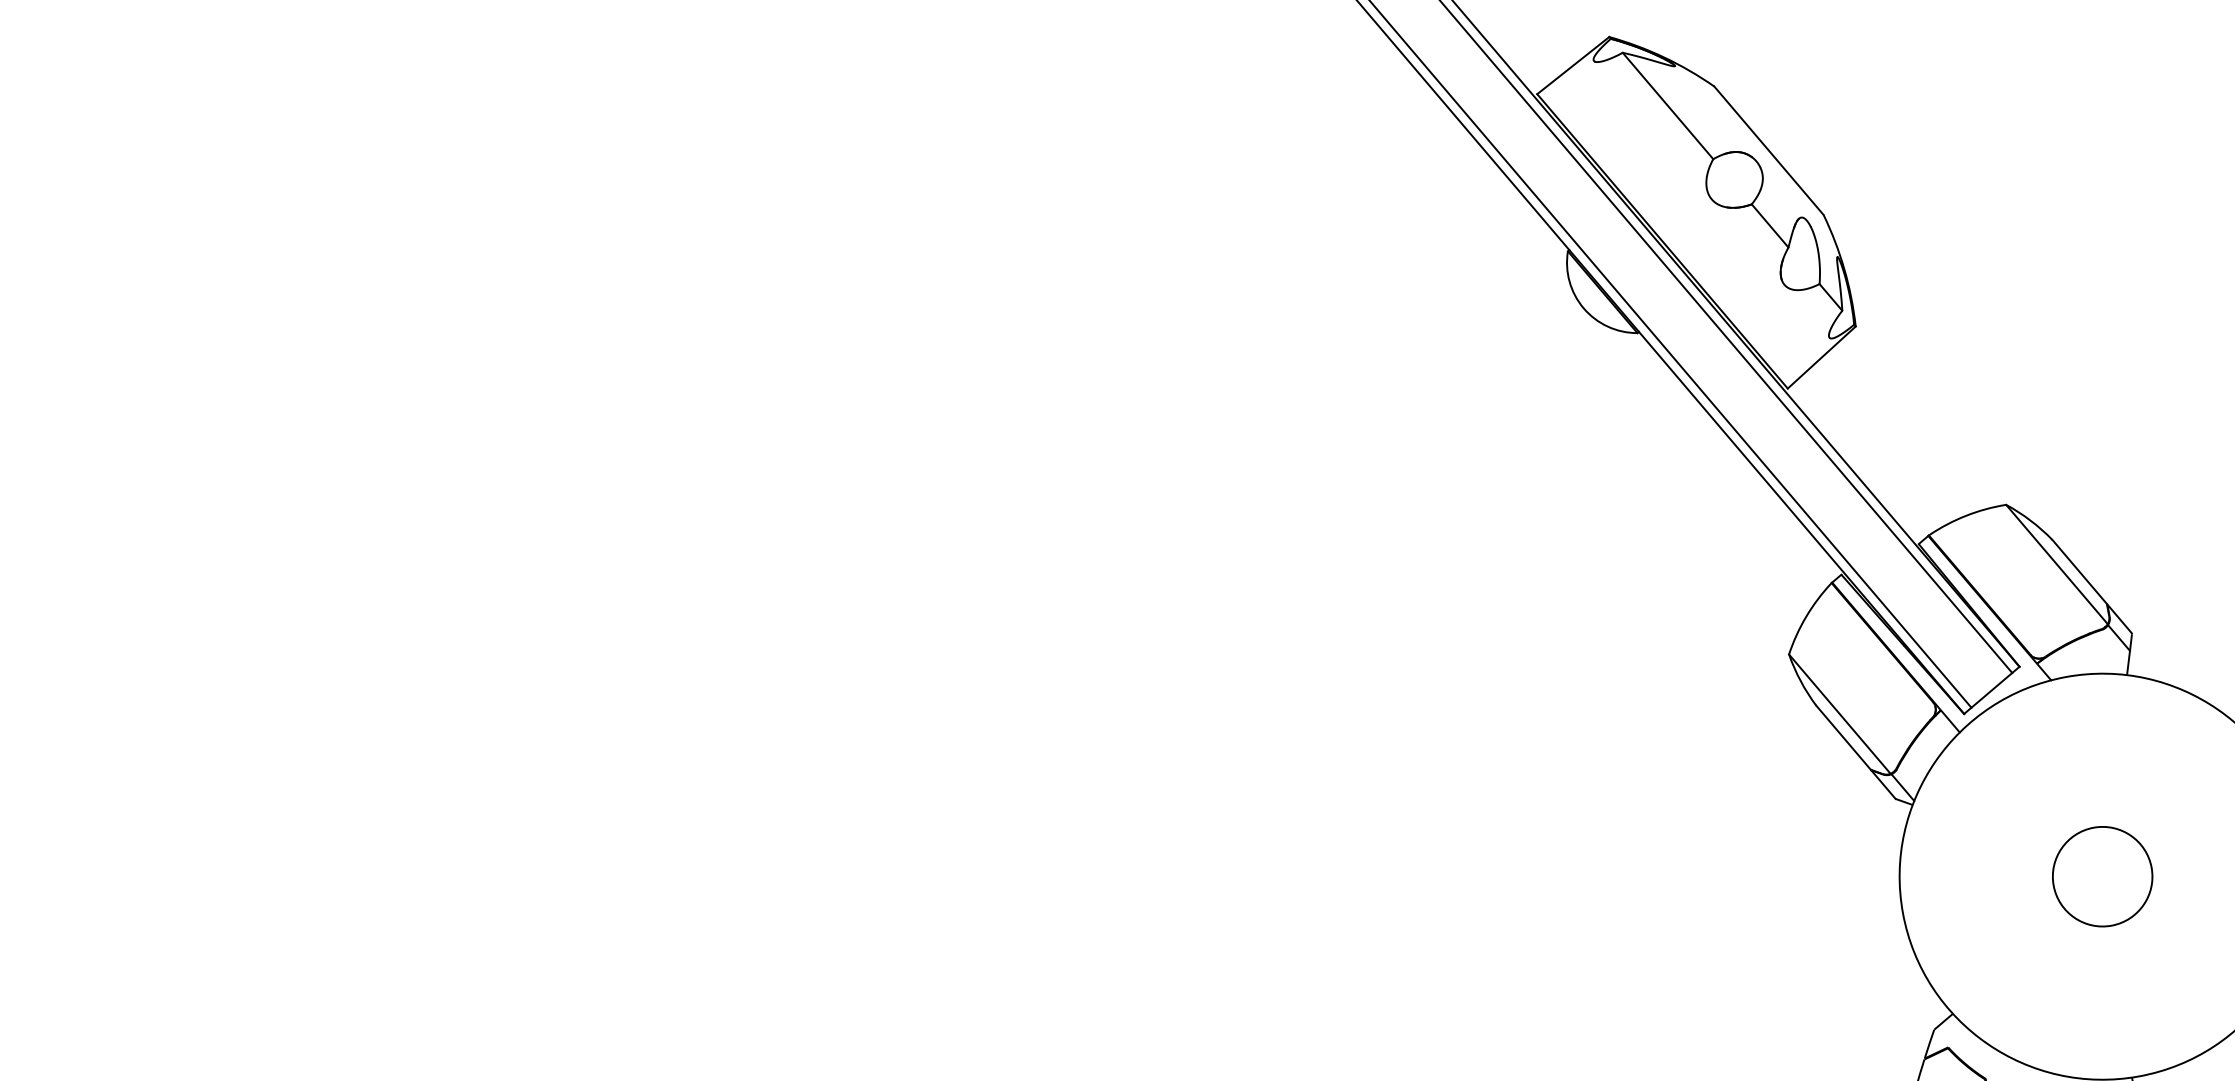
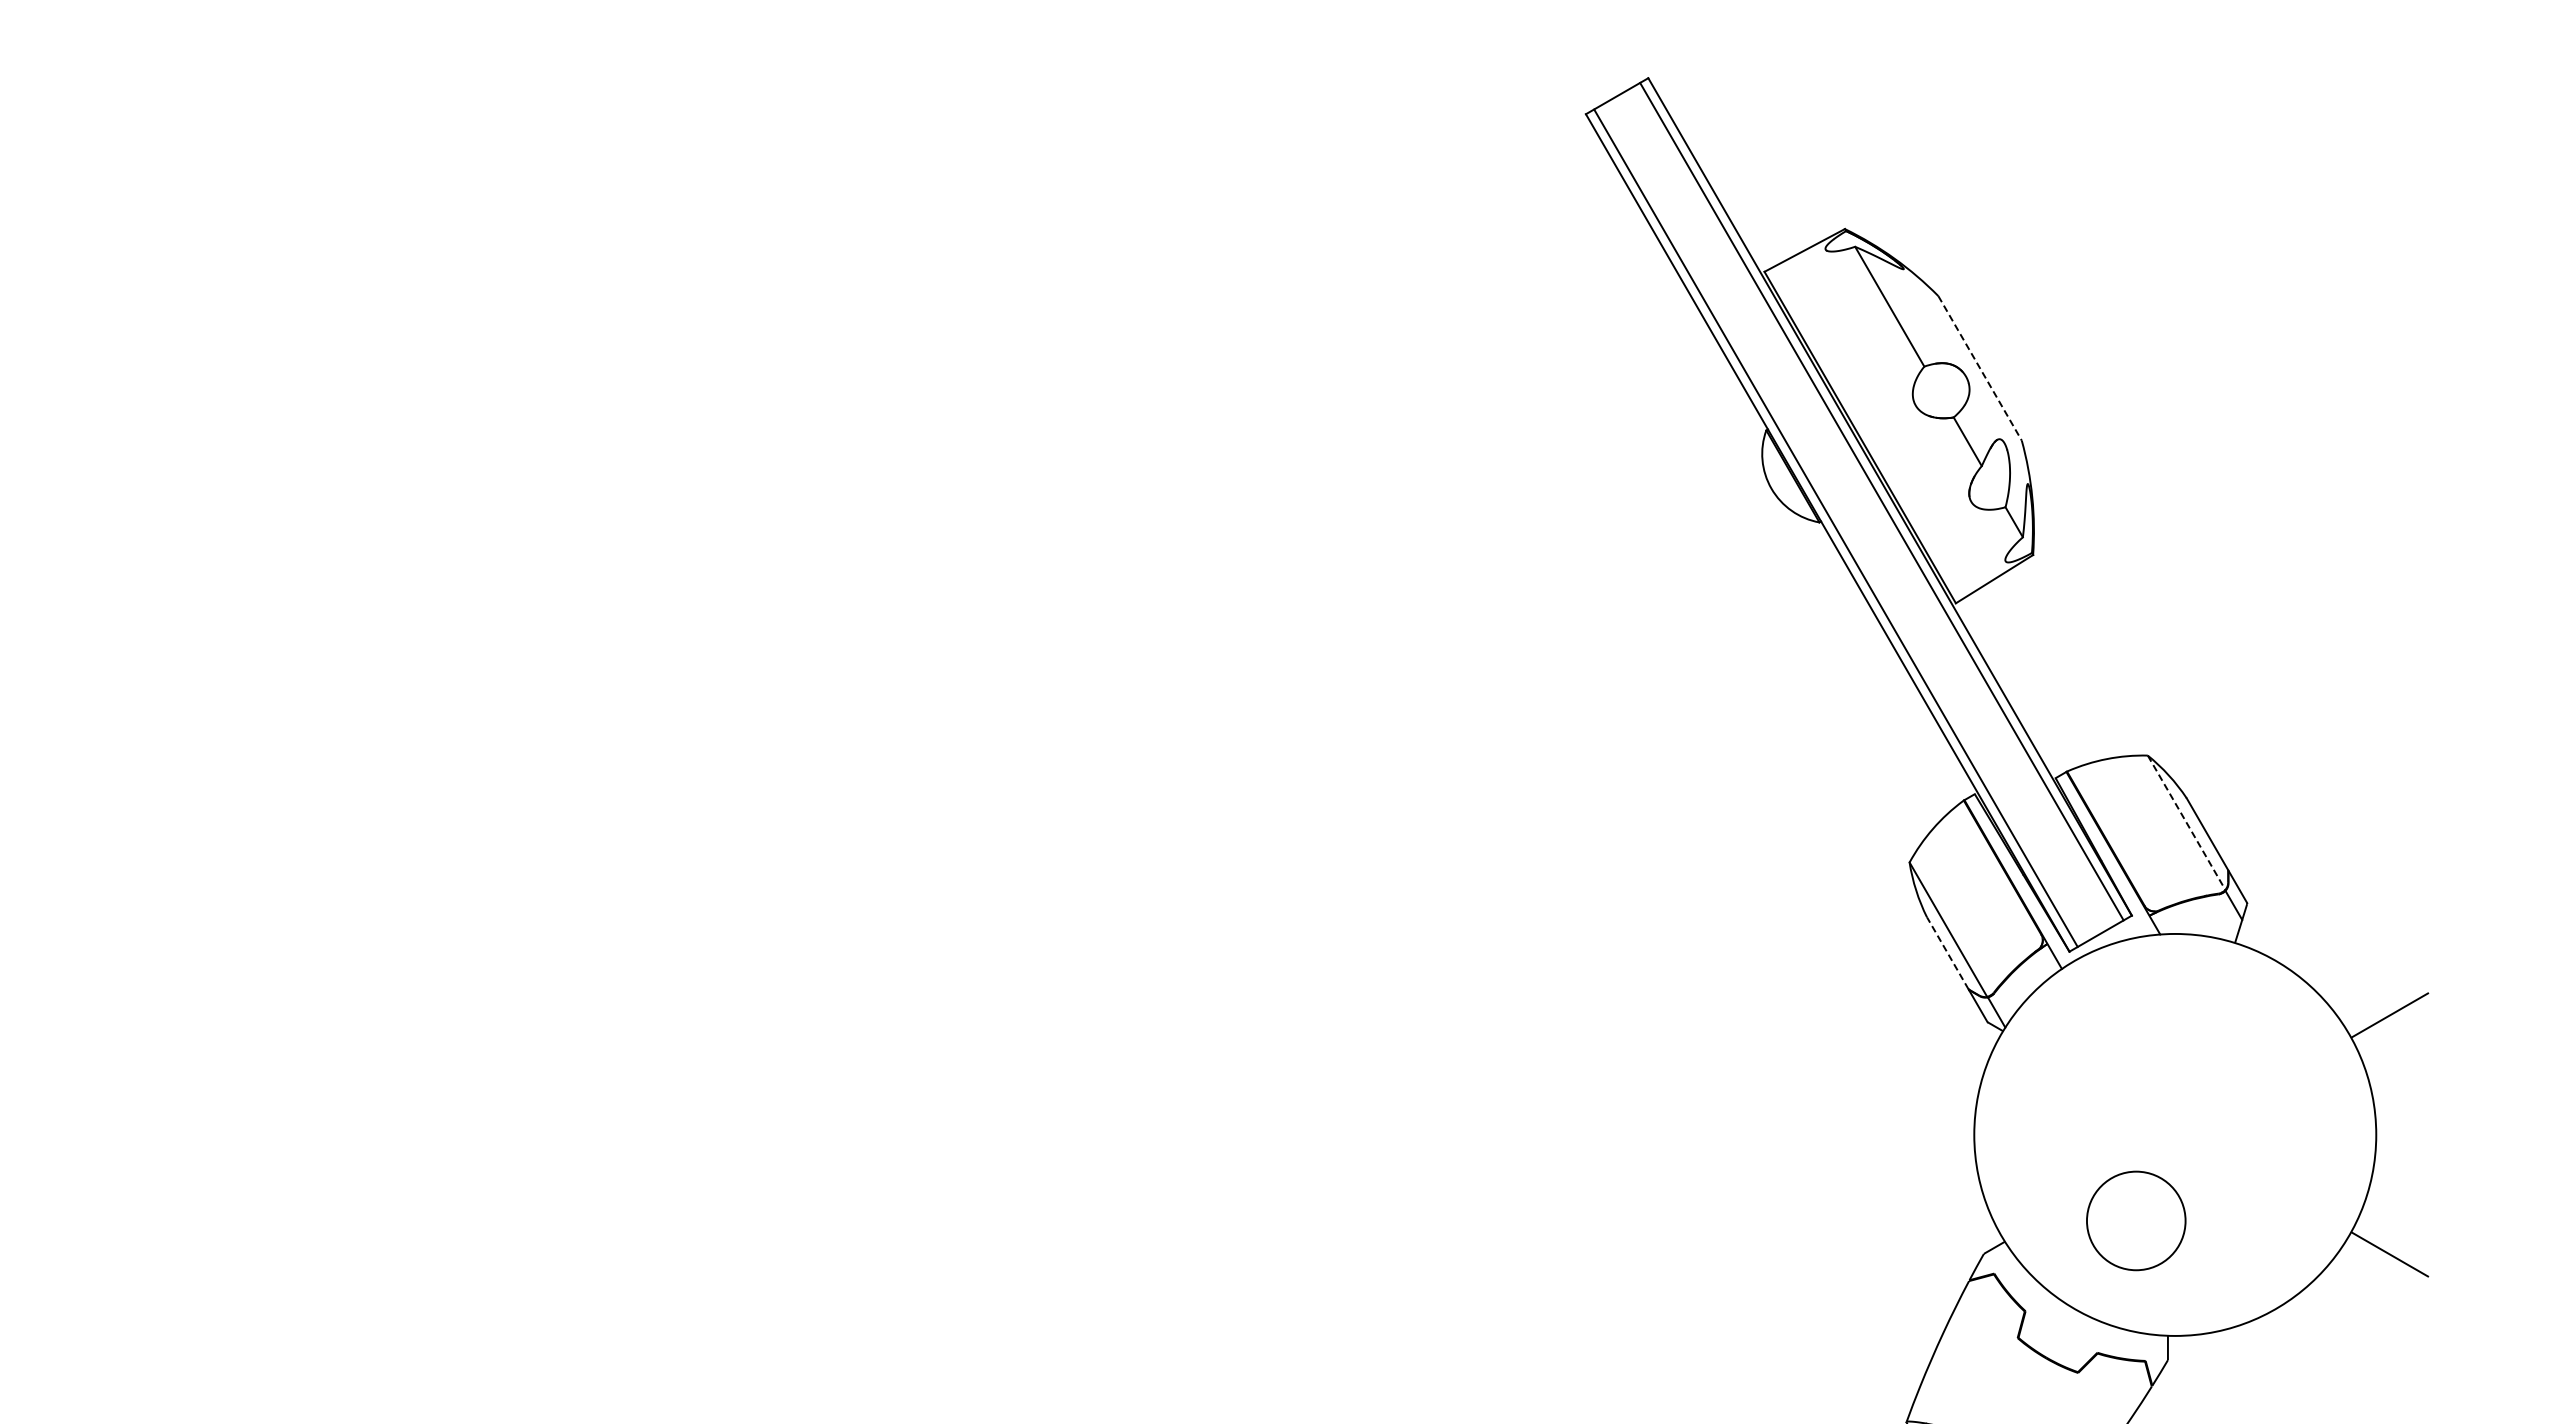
line: (1769, 150) -> (1980, 368), solid -> dashed
line: (2056, 564) -> (2186, 822), solid -> dashed
line: (1843, 737) -> (1947, 953), solid -> dashed
circle: (2102, 876) -> (2136, 1220), moved

